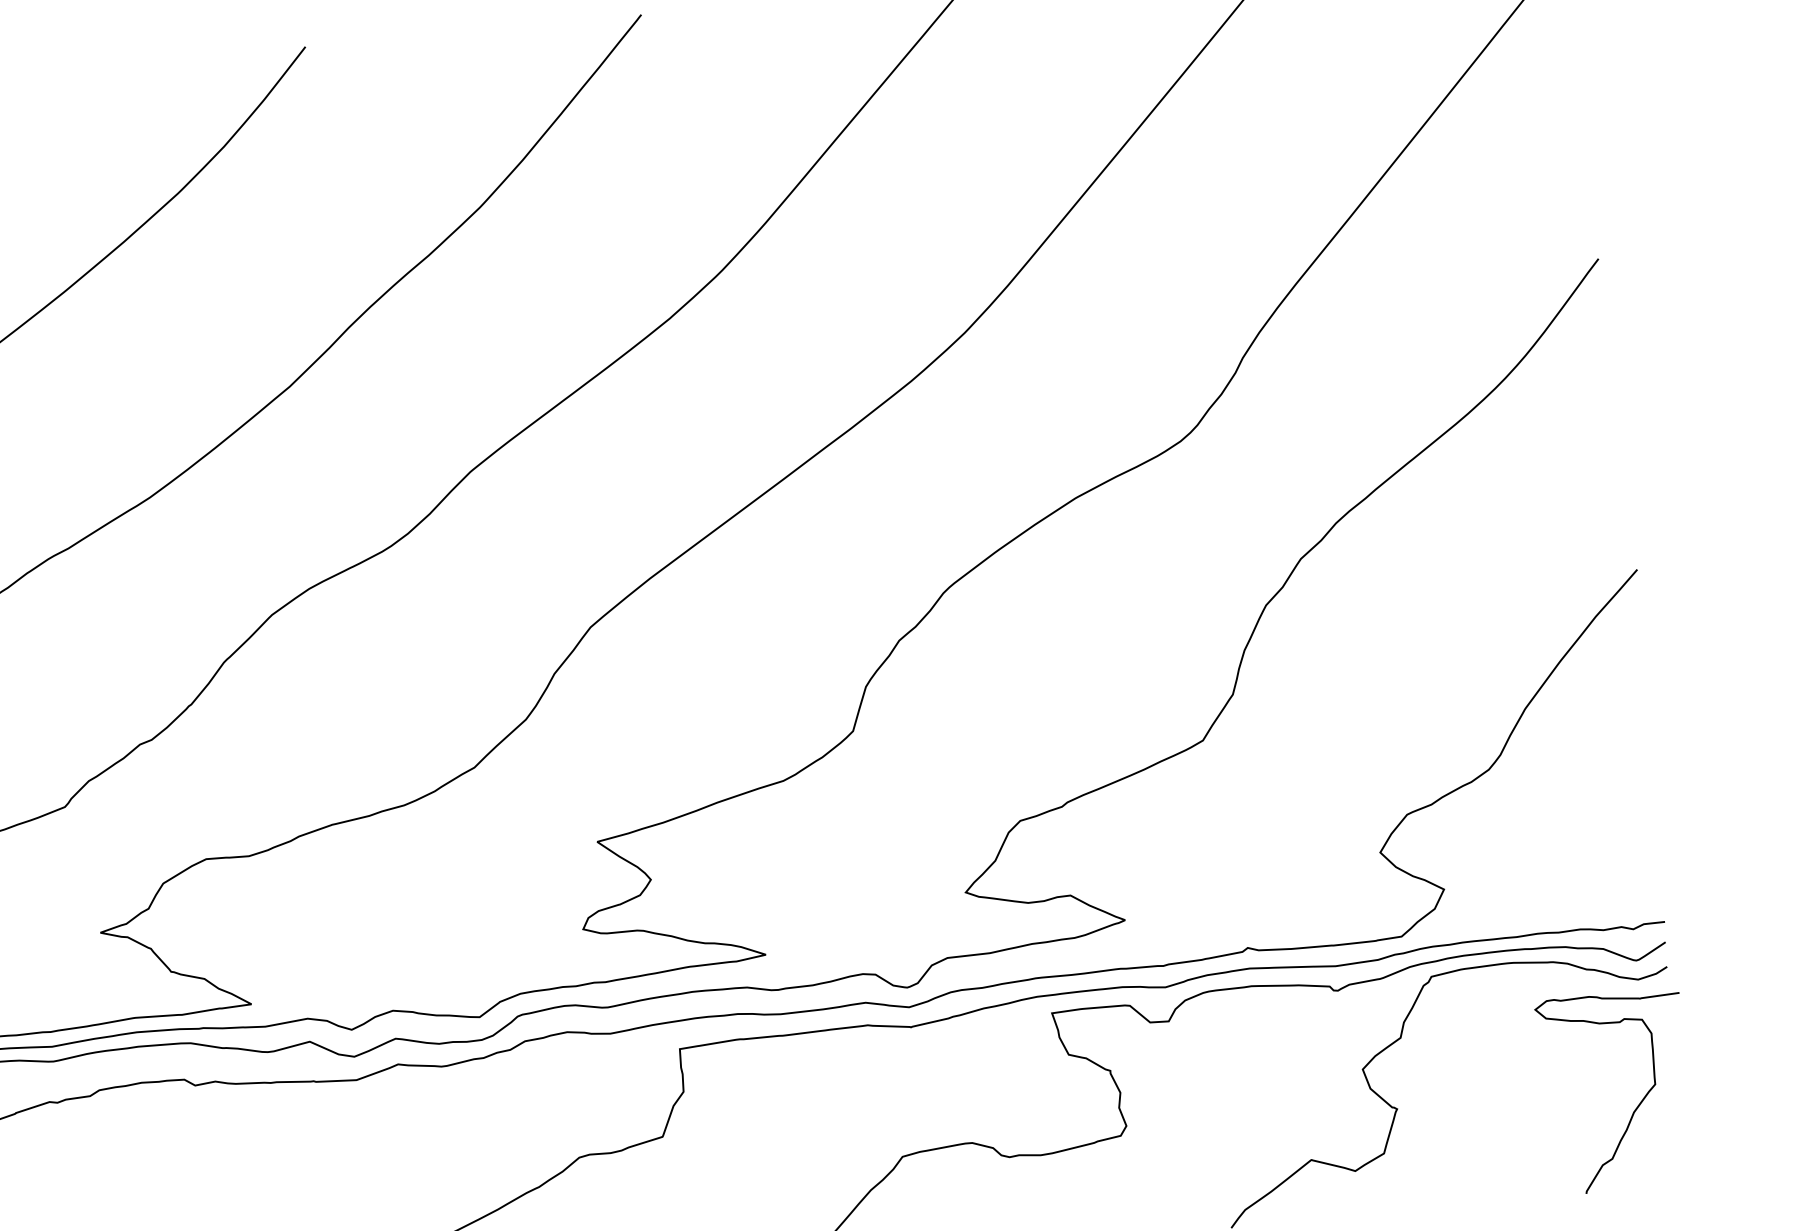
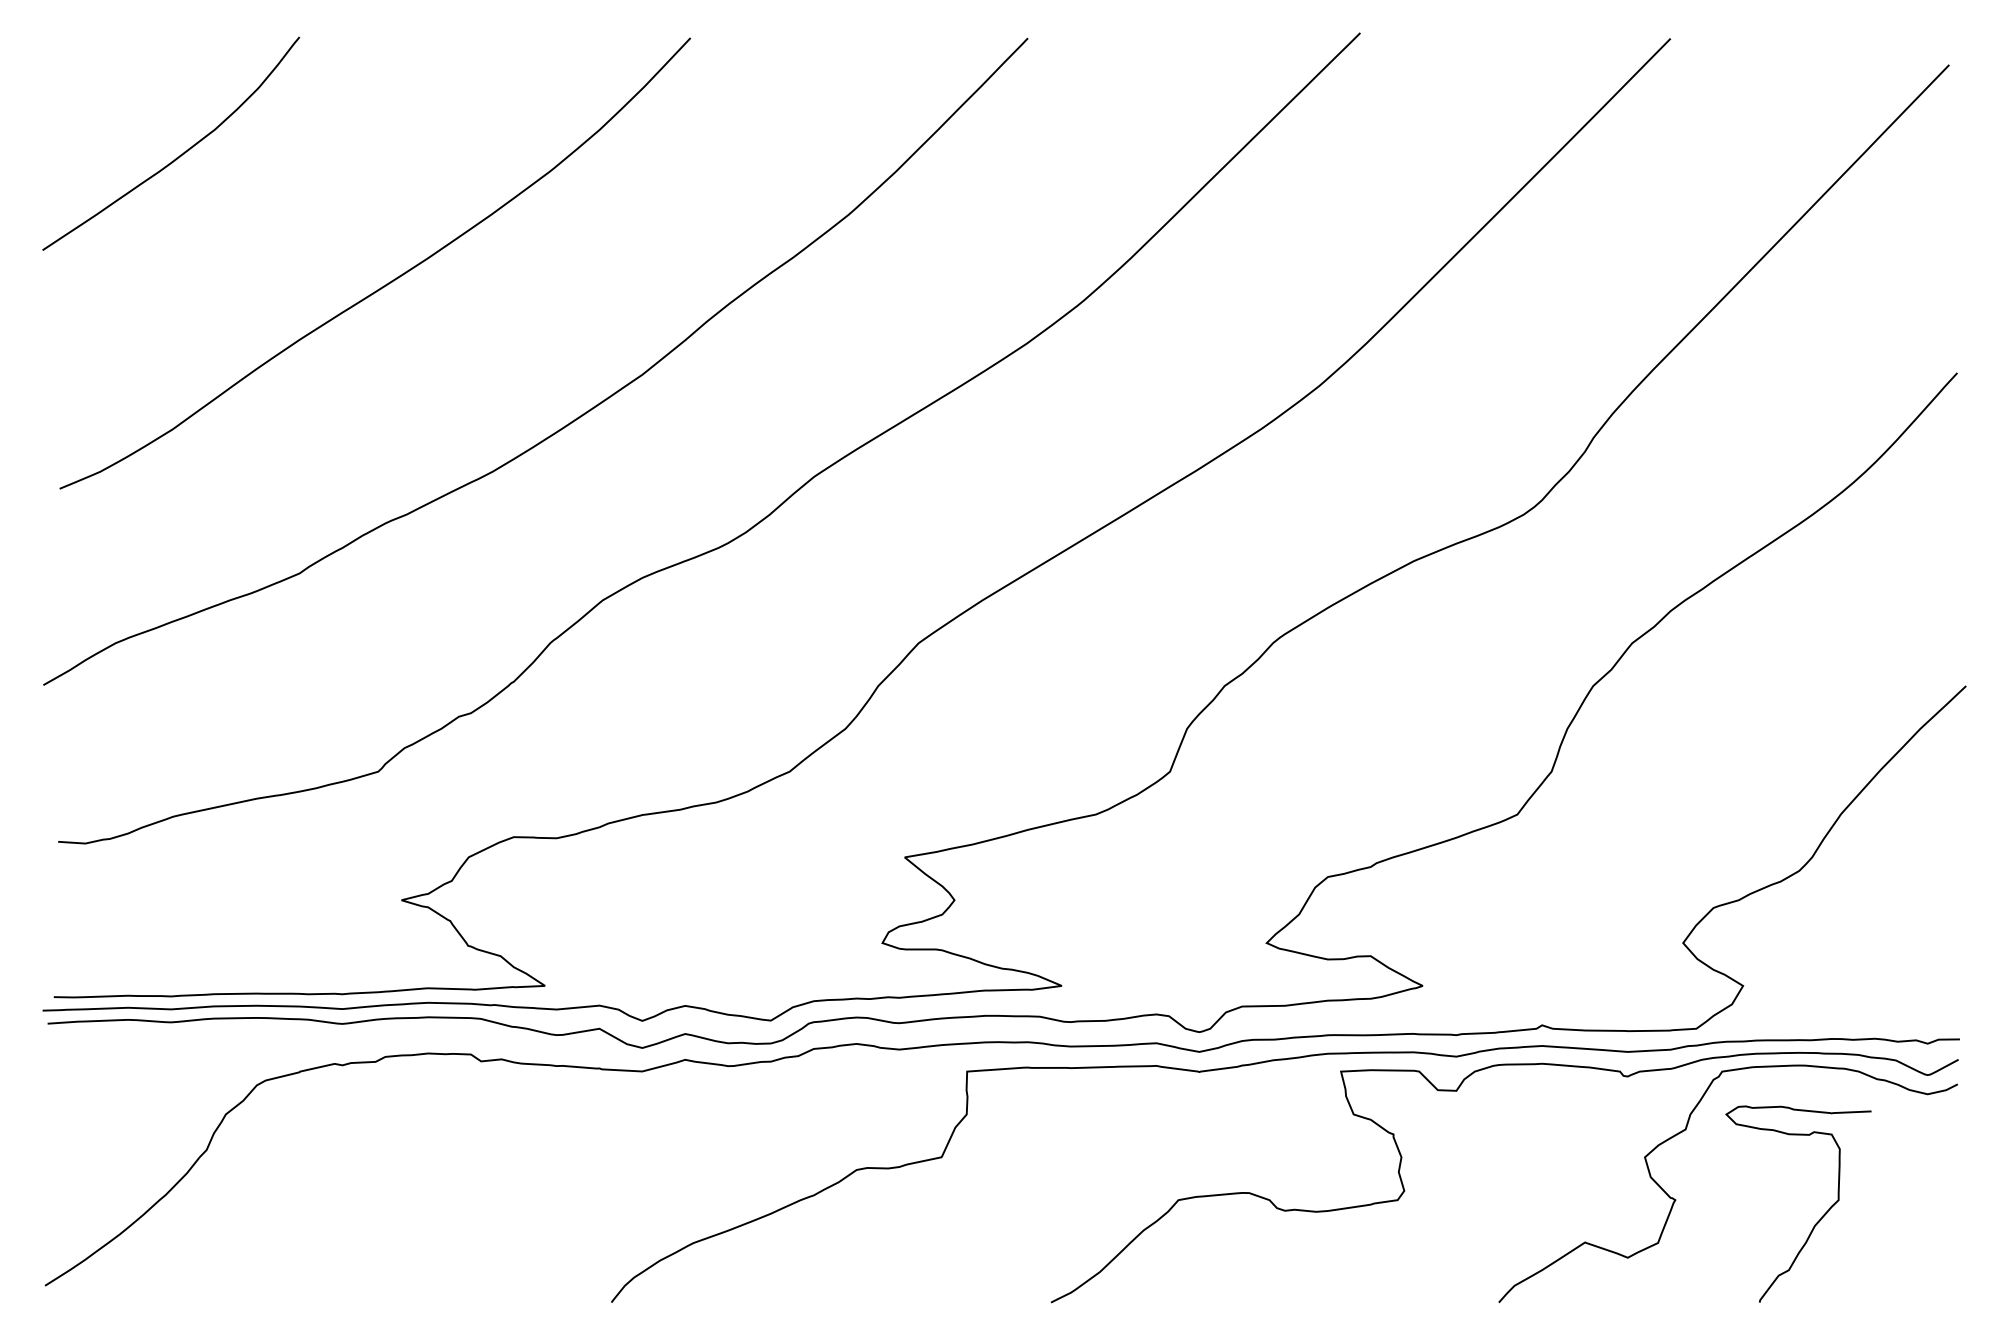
curve: (1636, 1107) -> (1817, 1221), moved

